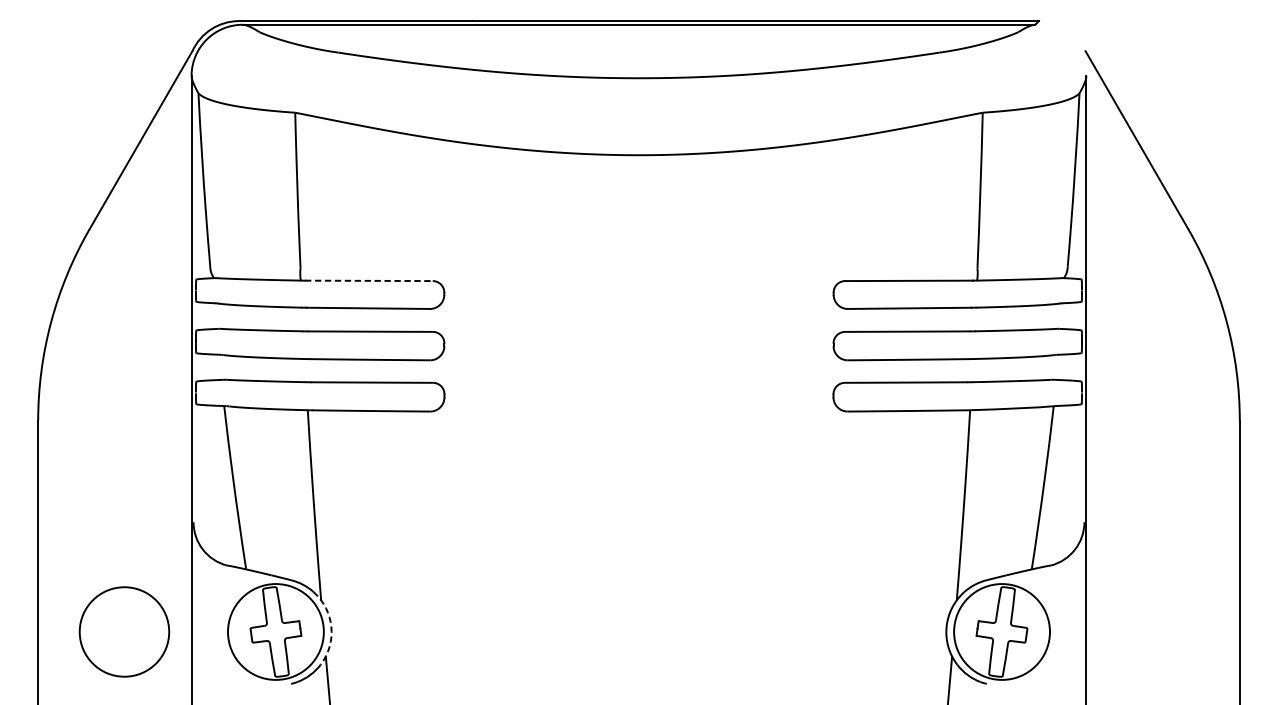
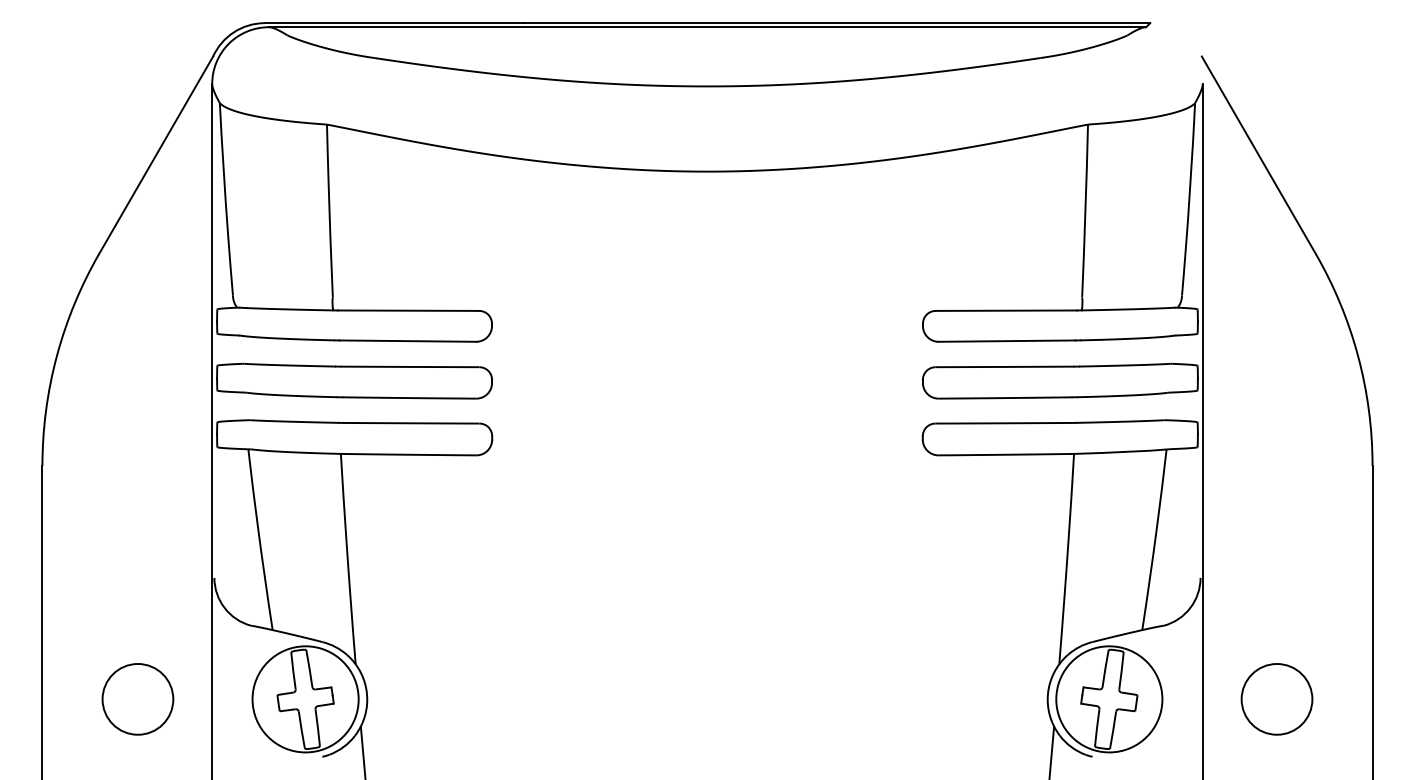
line: (368, 280) -> (408, 310), dashed -> solid
arc: (330, 626) -> (366, 693), dashed -> solid
circle: (124, 632) -> (137, 699), size x0.71
circle: (1153, 632) -> (1276, 699), added

